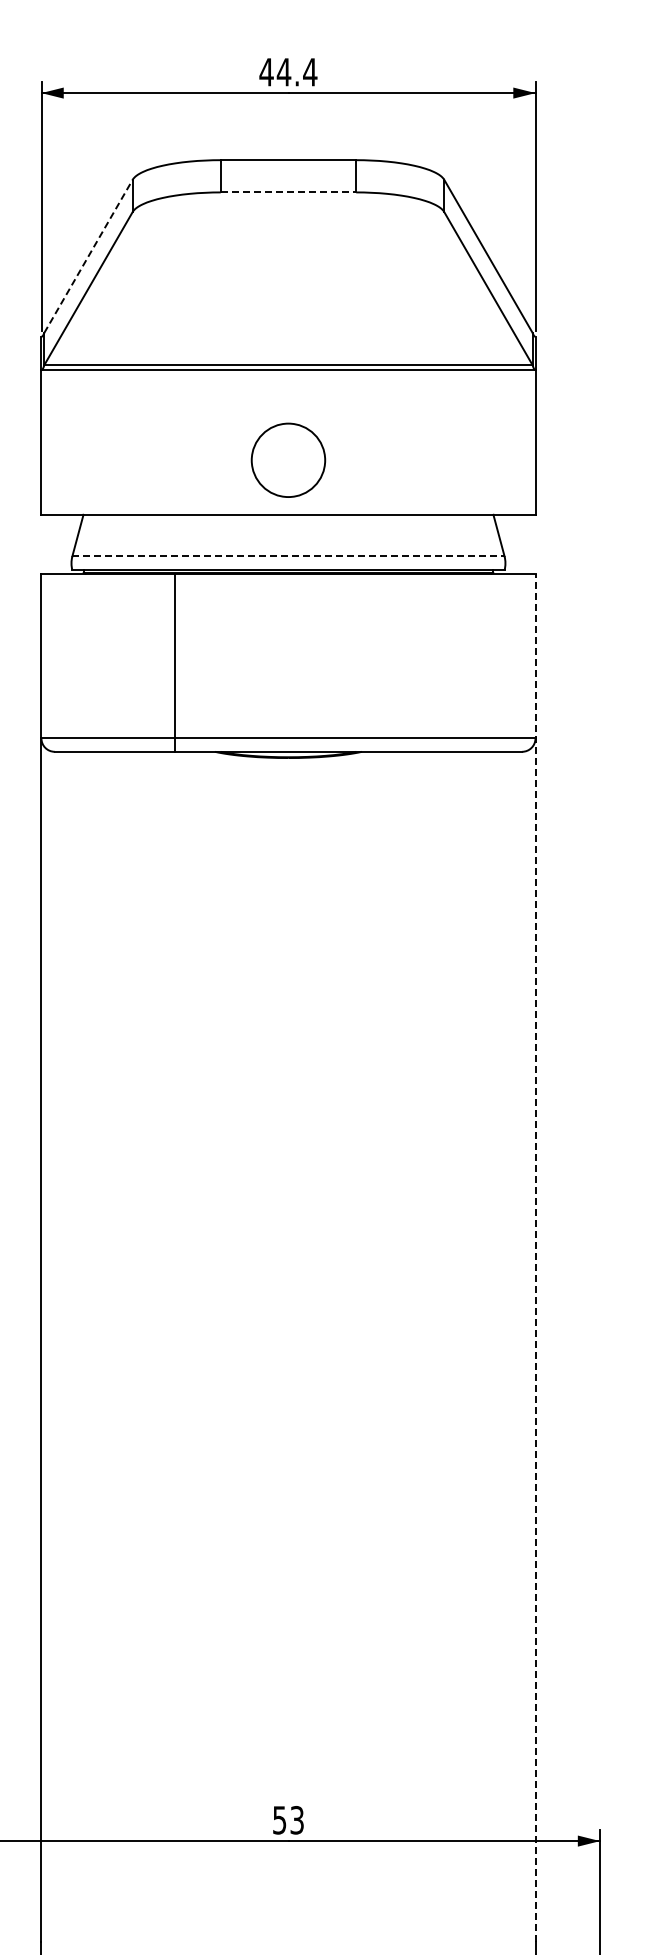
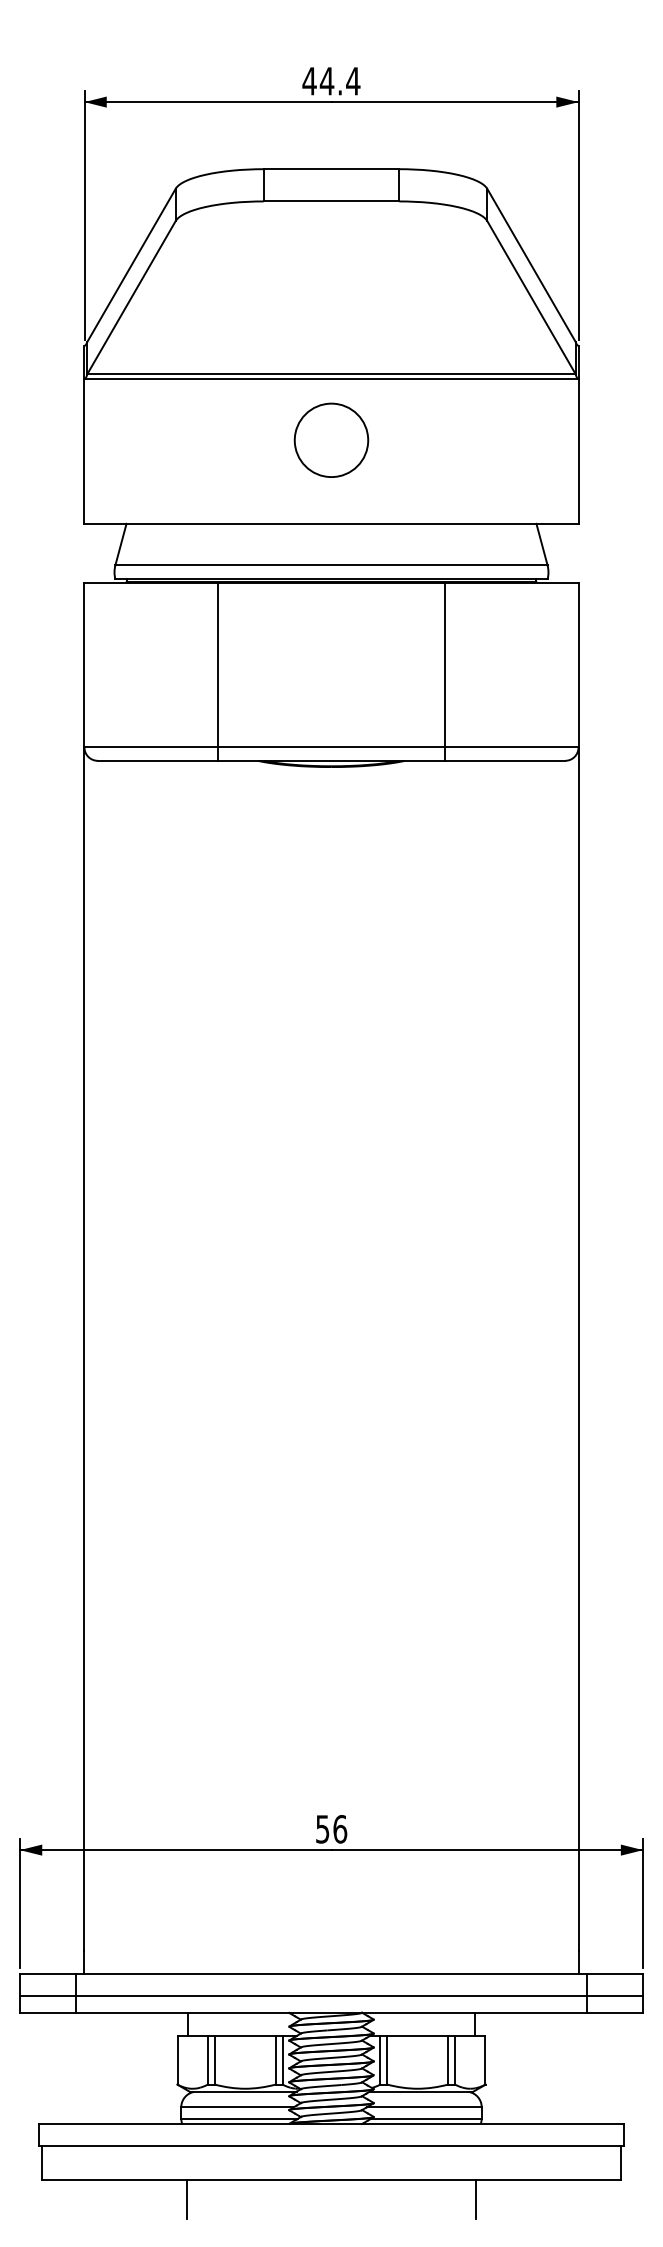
line: (288, 192) -> (331, 201), dashed -> solid
line: (88, 255) -> (131, 264), dashed -> solid
circle: (288, 459) -> (331, 439), moved
line: (288, 556) -> (331, 565), dashed -> solid
line: (401, 662) -> (444, 671), added
line: (535, 1257) -> (578, 1266), dashed -> solid
text: (297, 1820) -> (340, 1829), 53 -> 56

